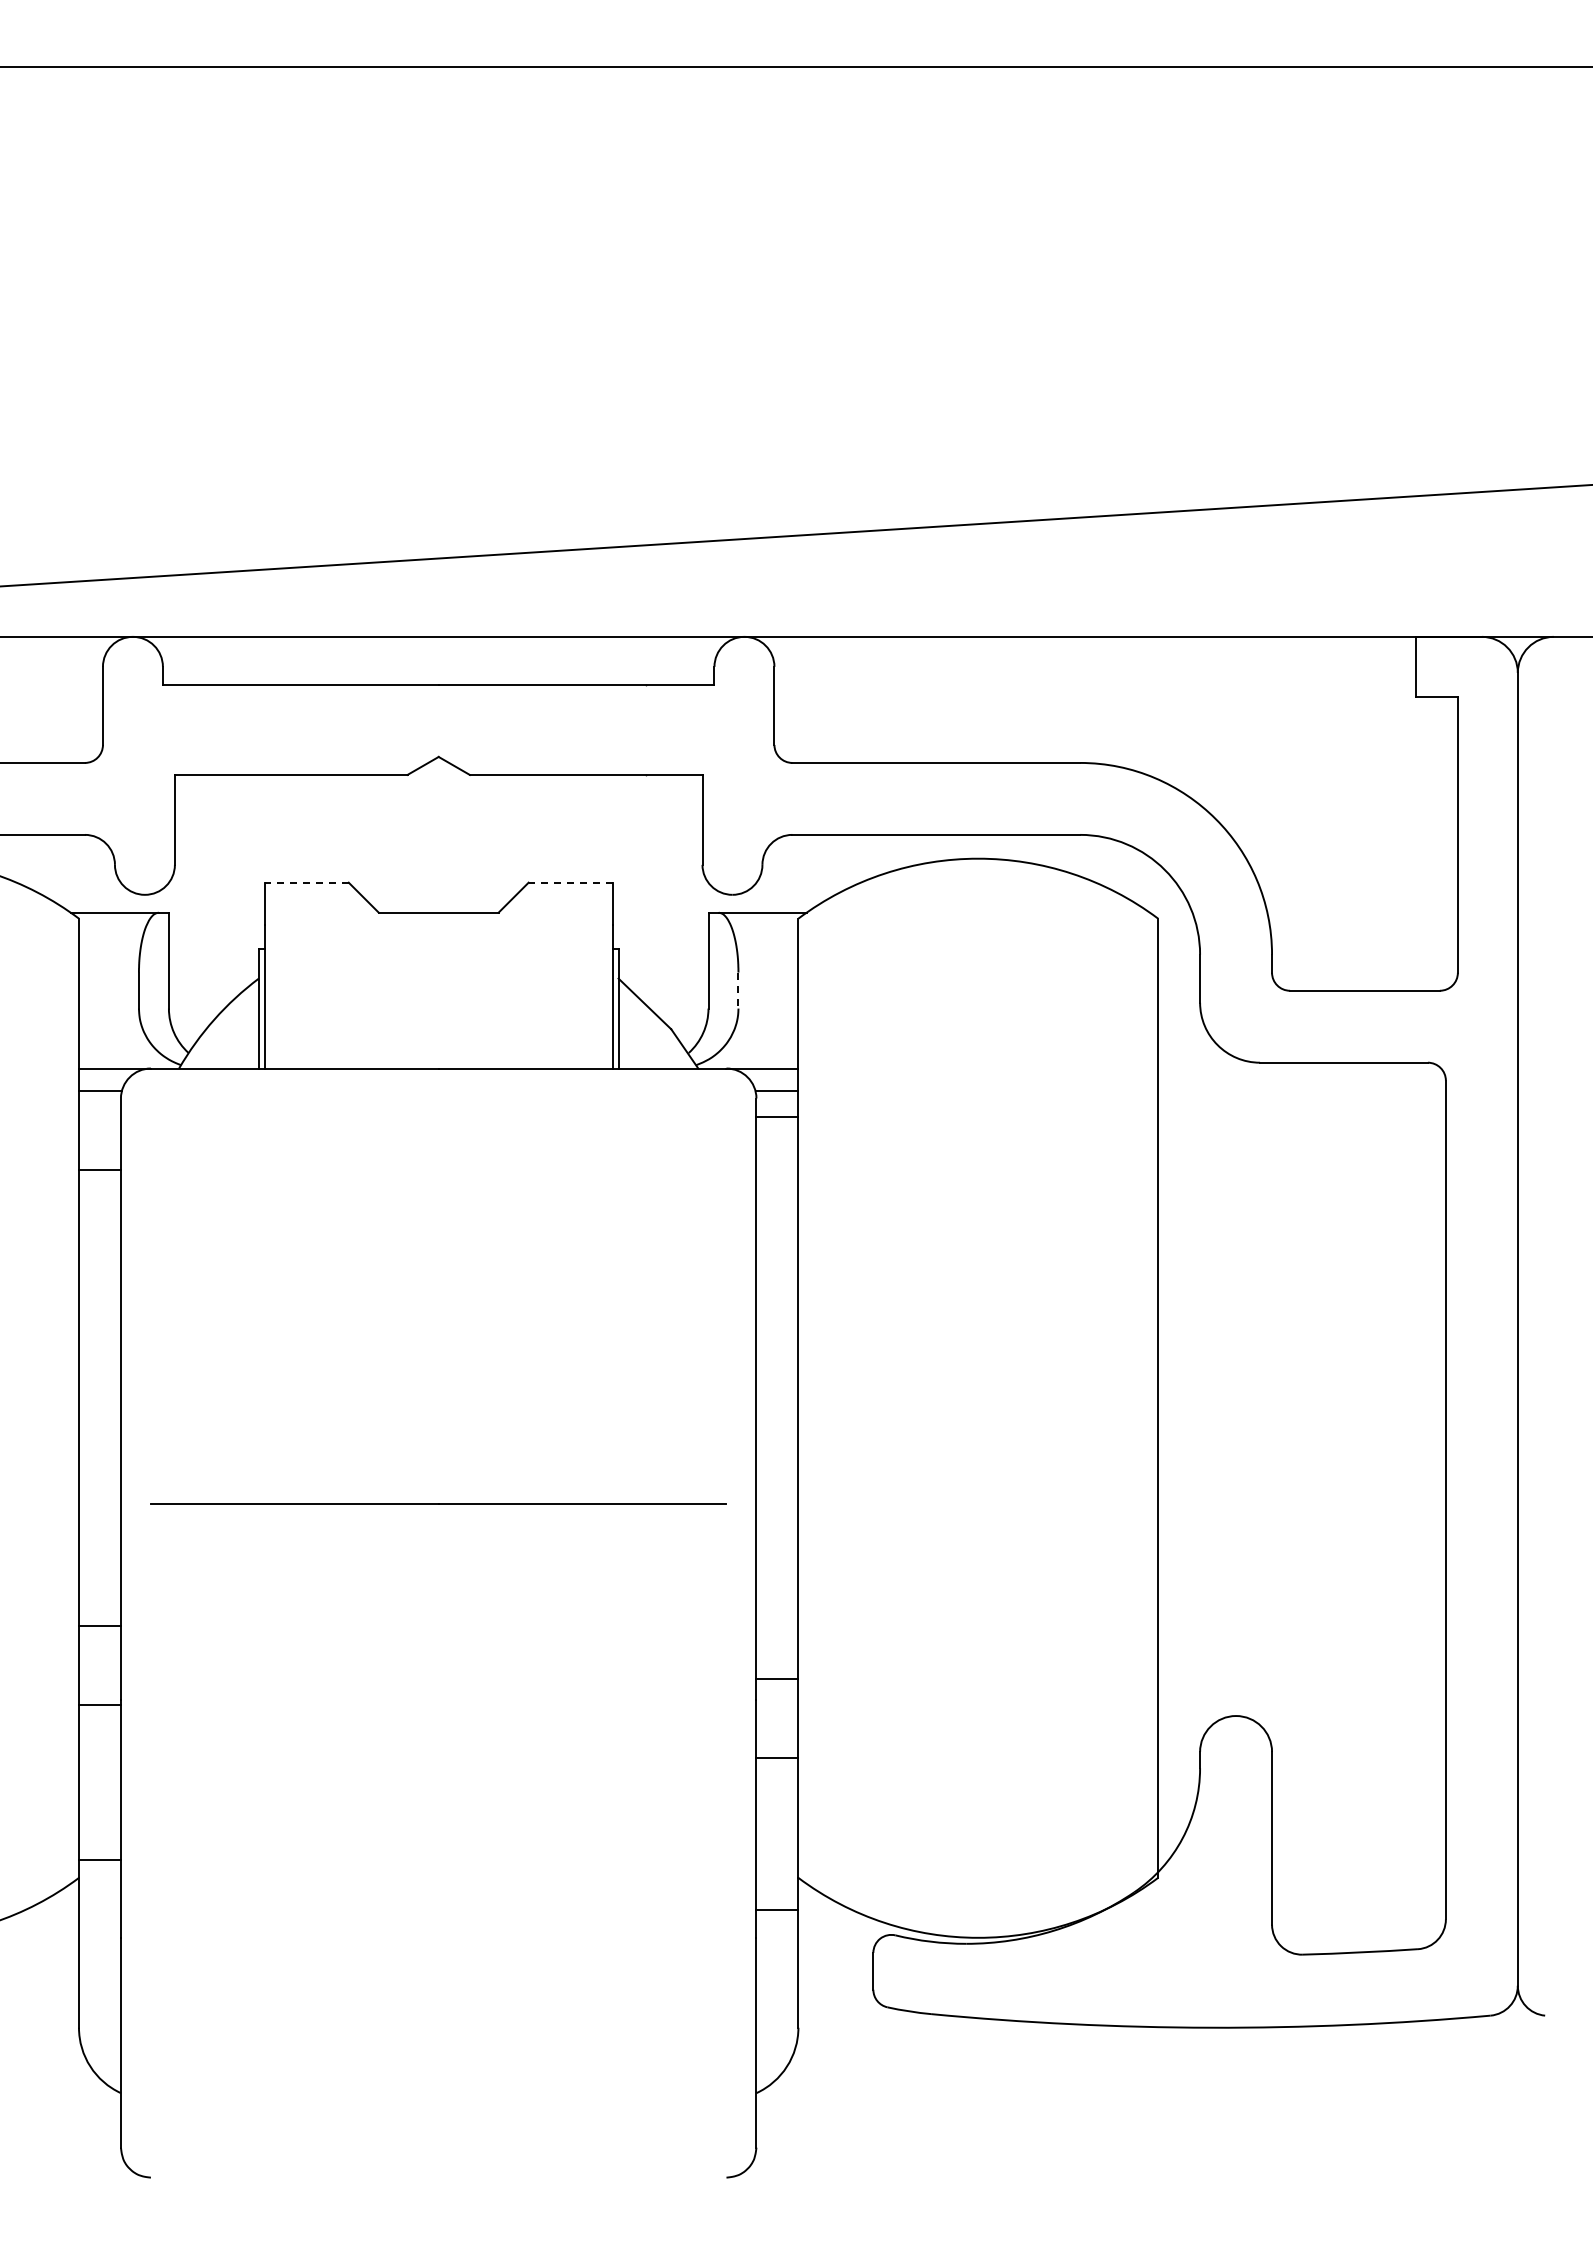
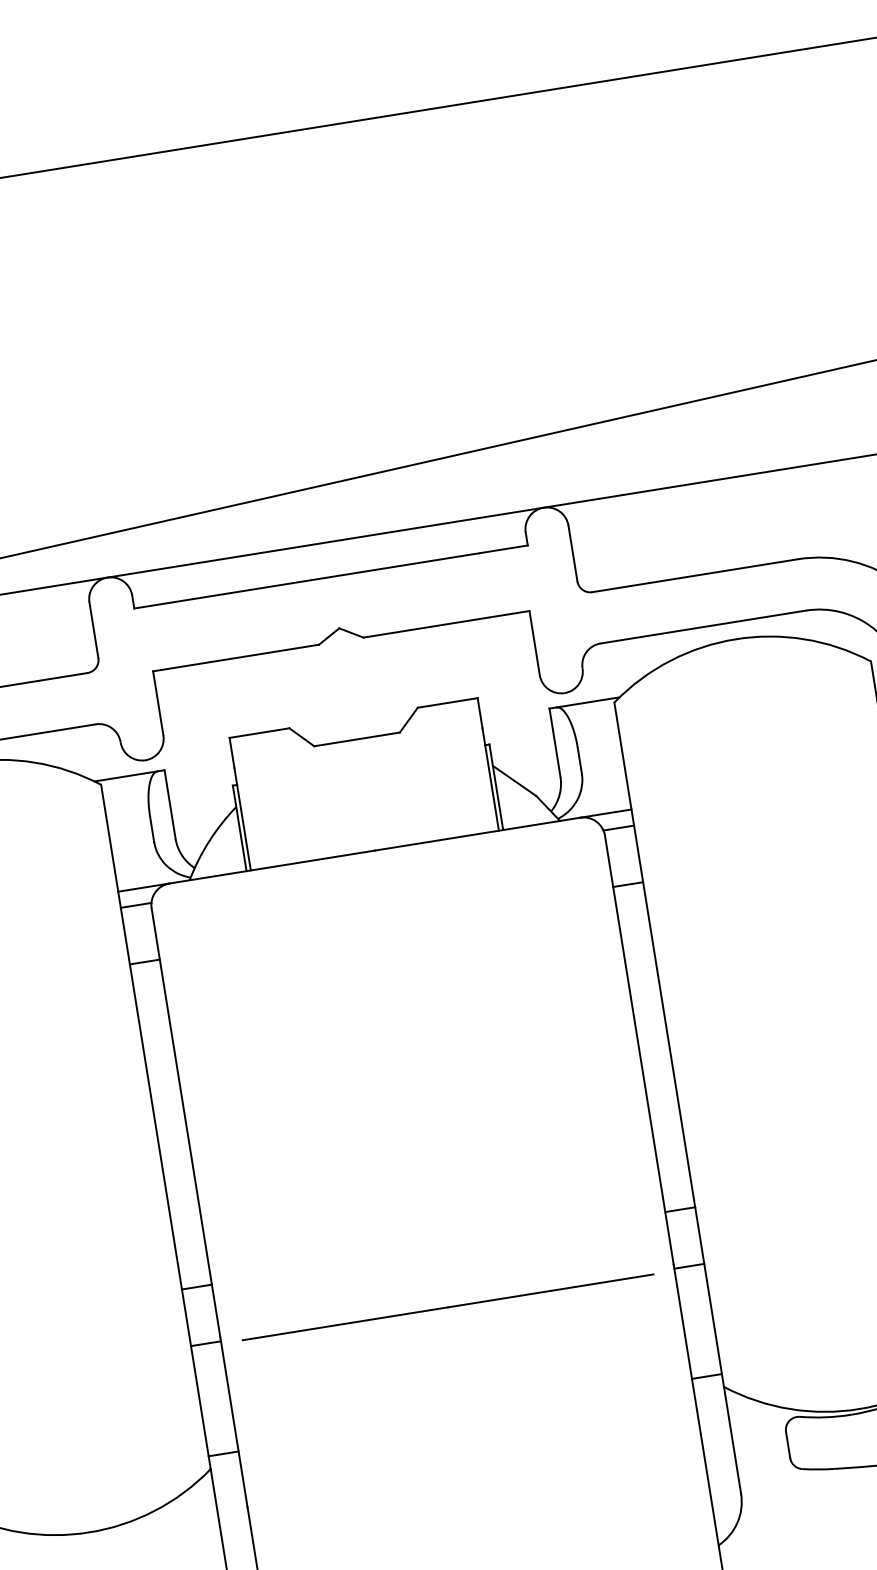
line: (306, 882) -> (259, 733), dashed -> solid
line: (570, 882) -> (447, 702), dashed -> solid
line: (738, 990) -> (579, 760), dashed -> solid
line: (777, 1117) -> (628, 884), moved
line: (438, 1503) -> (447, 1307), moved
line: (777, 1679) -> (680, 1209), moved
line: (777, 1758) -> (689, 1266), moved
line: (777, 1909) -> (706, 1376), moved

